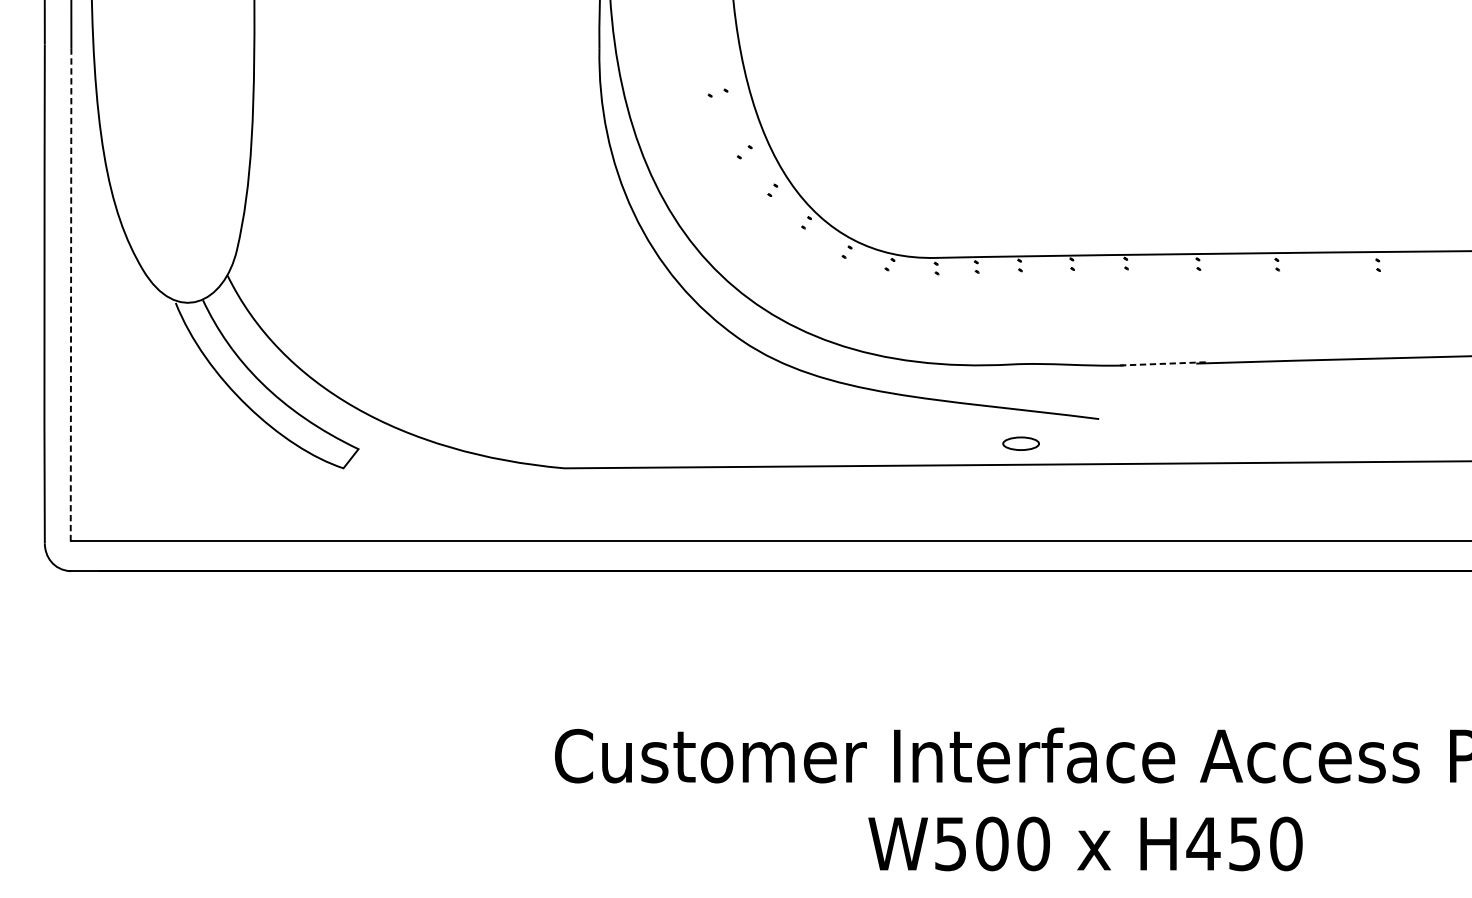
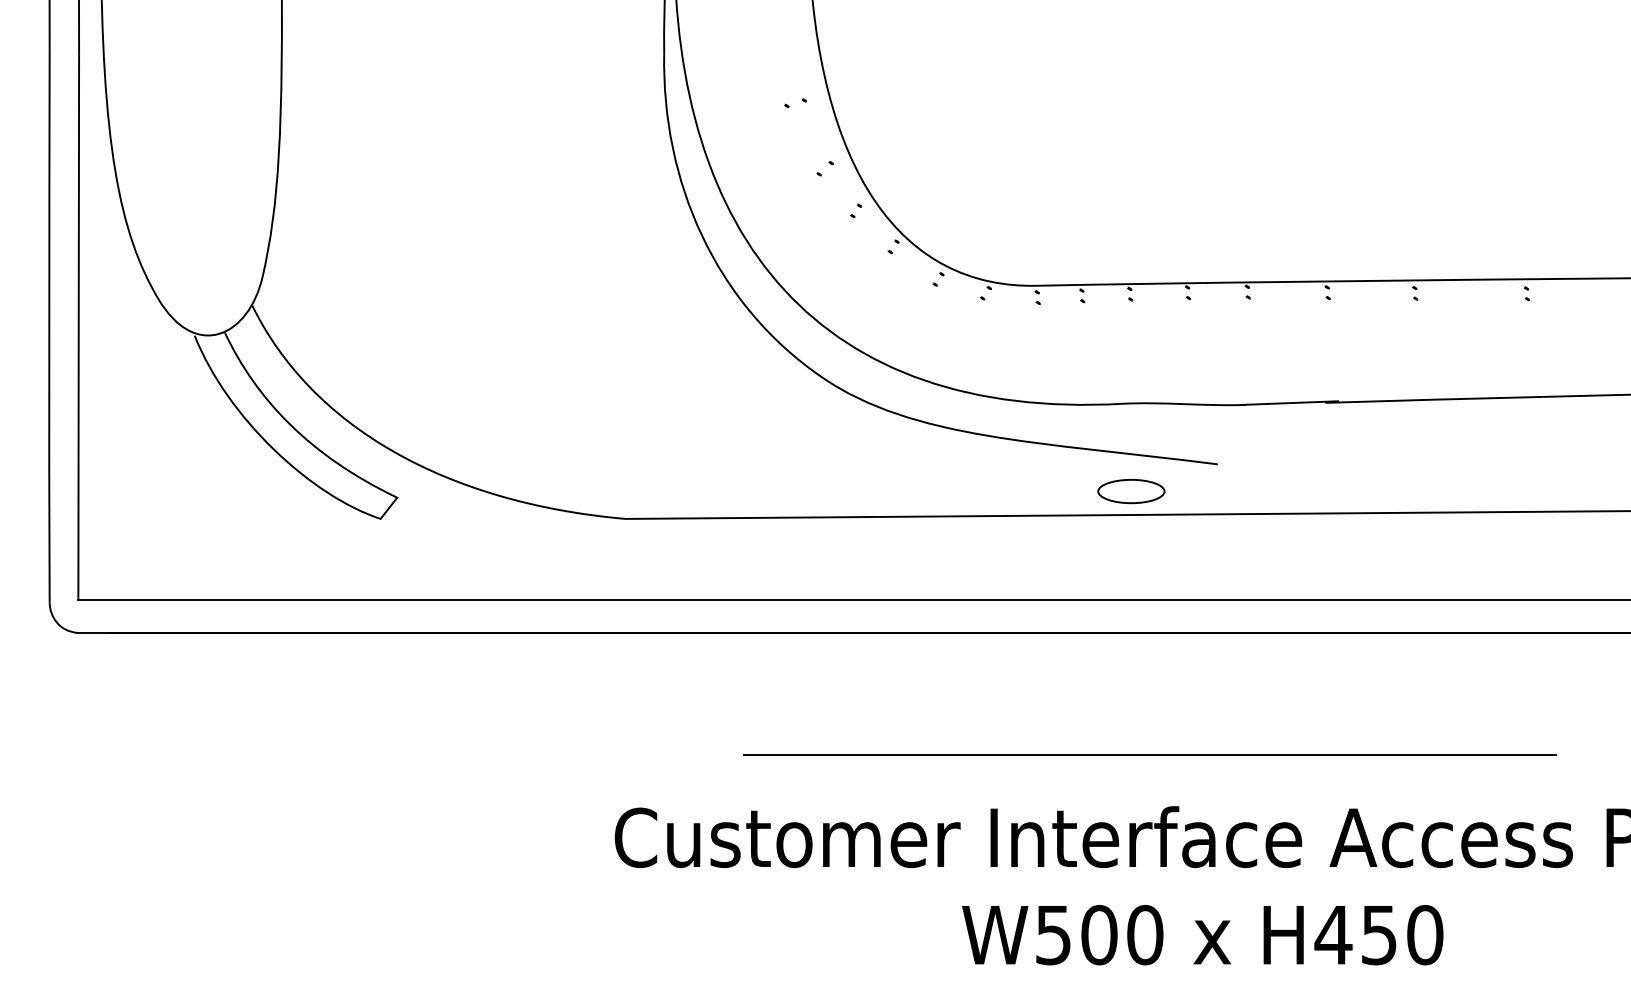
line: (70, 294) -> (78, 326), dashed -> solid
line: (1164, 364) -> (1290, 403), dashed -> solid
part: (1021, 443) -> (1131, 491), size x1.67
line: (1037, 680) -> (1149, 754), added

